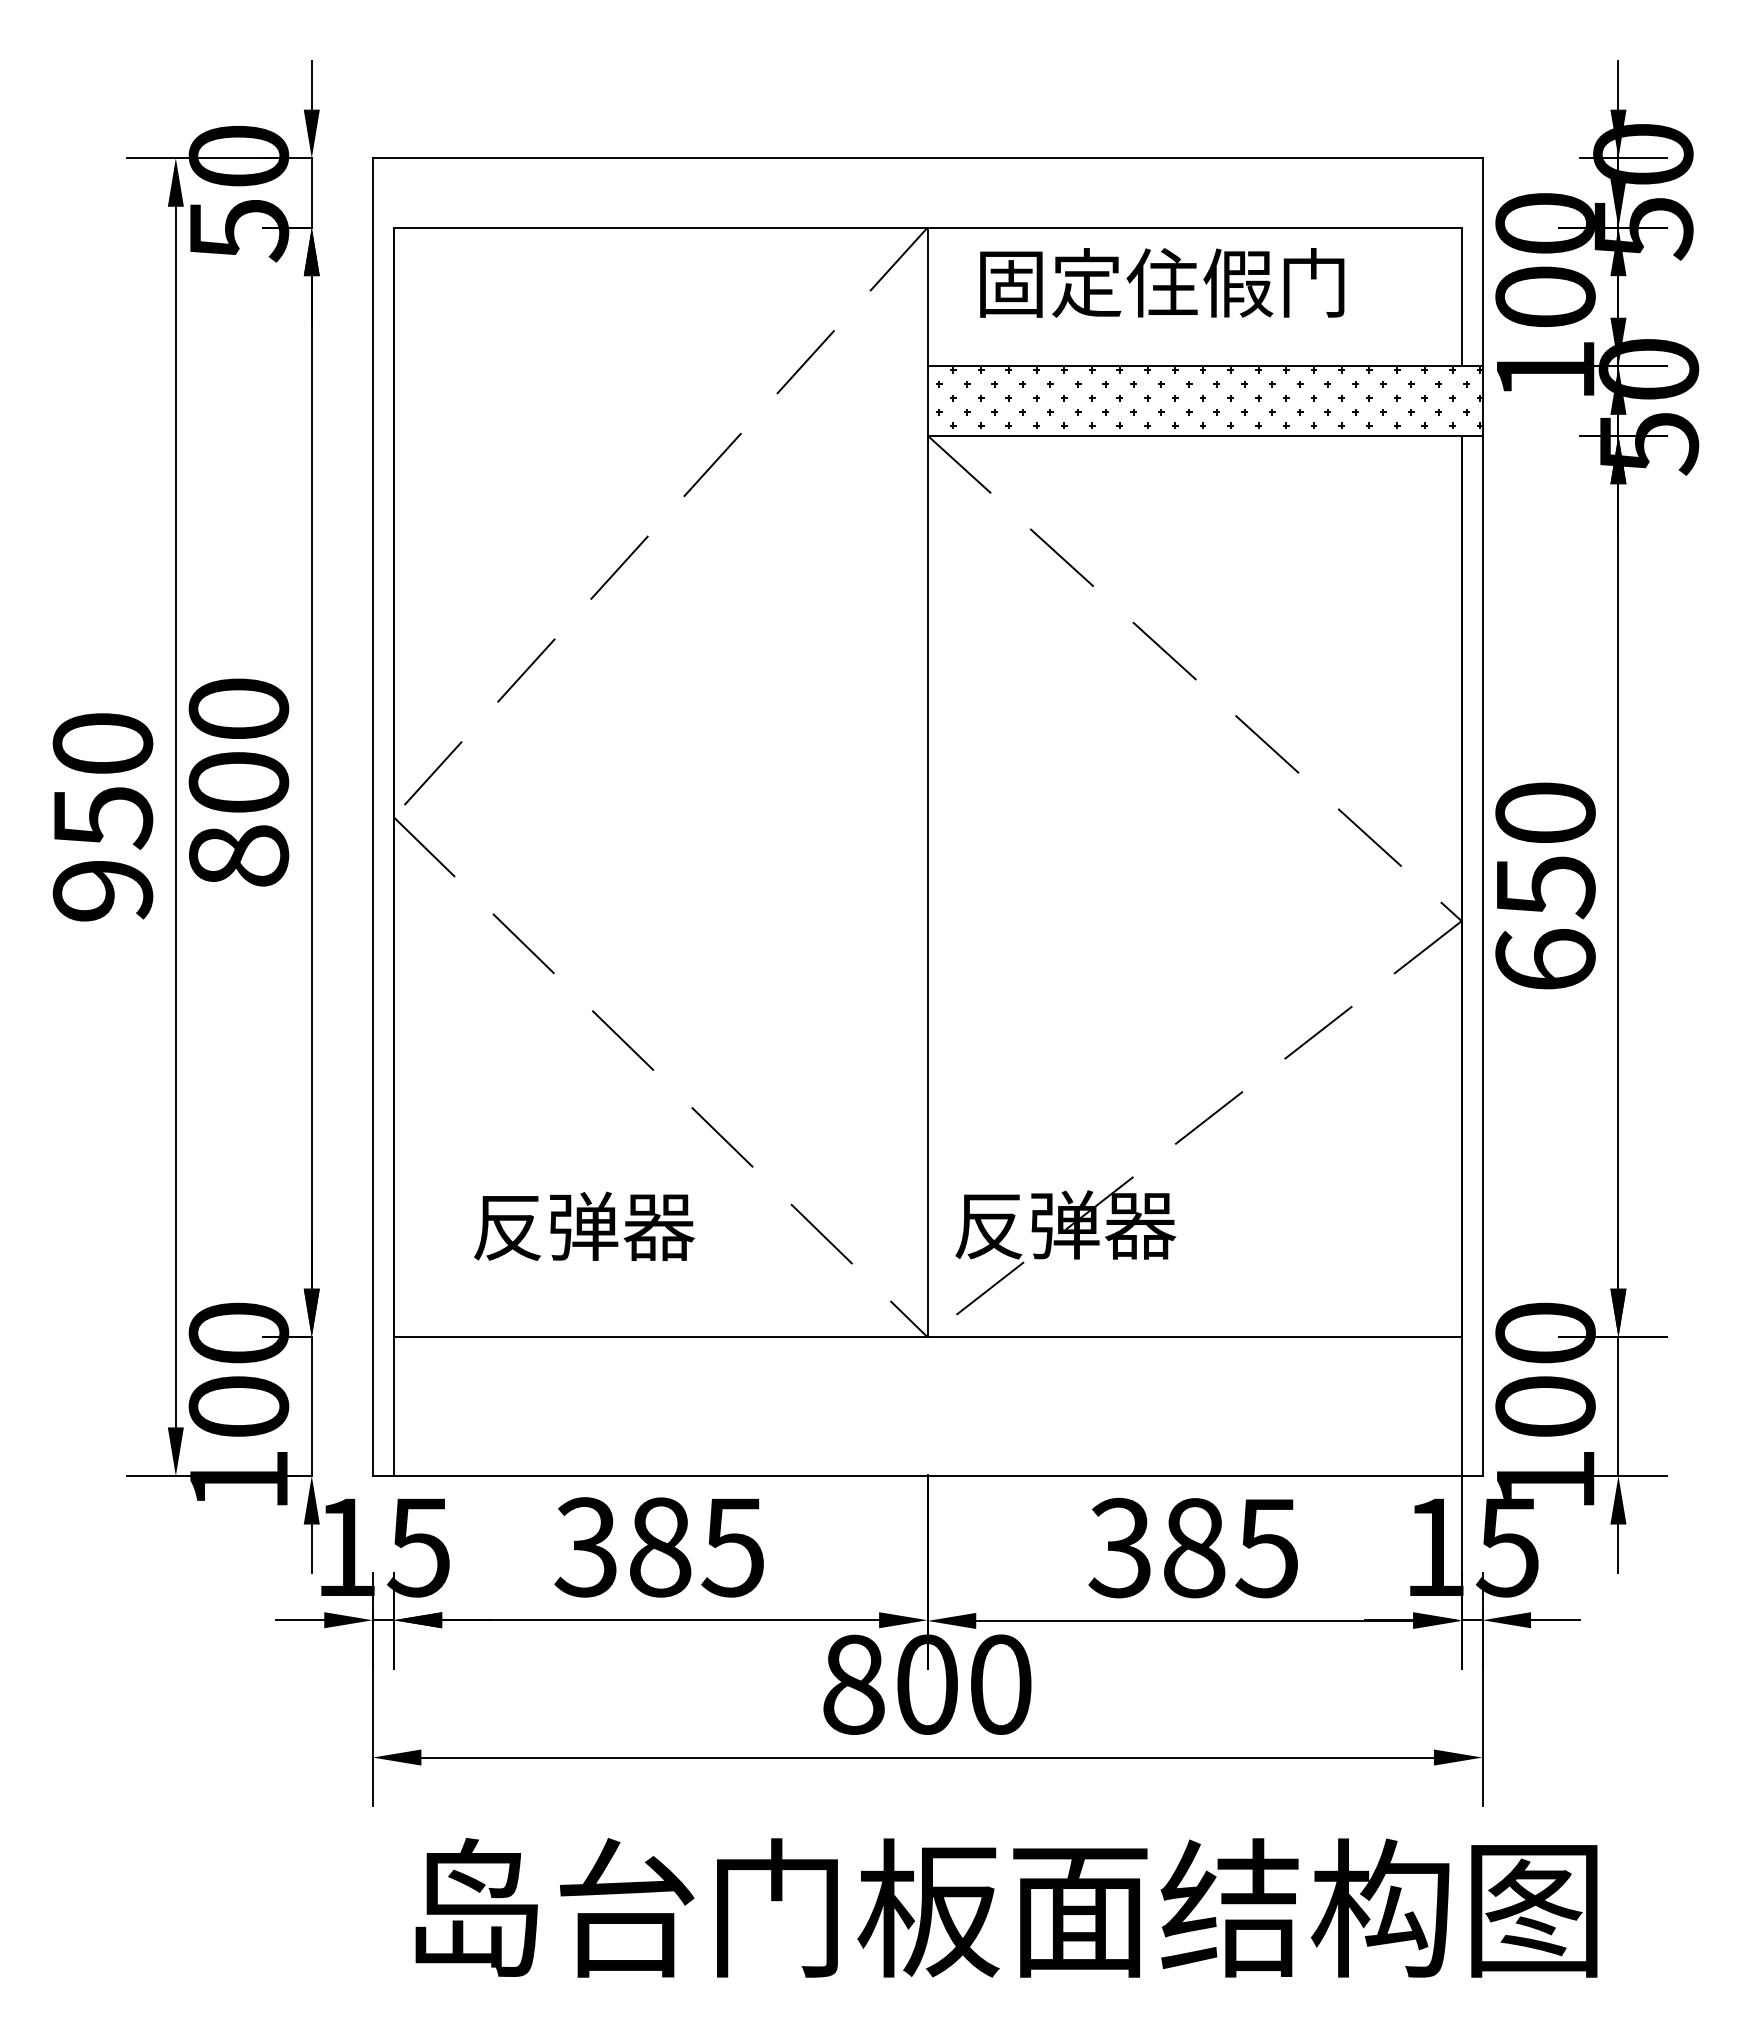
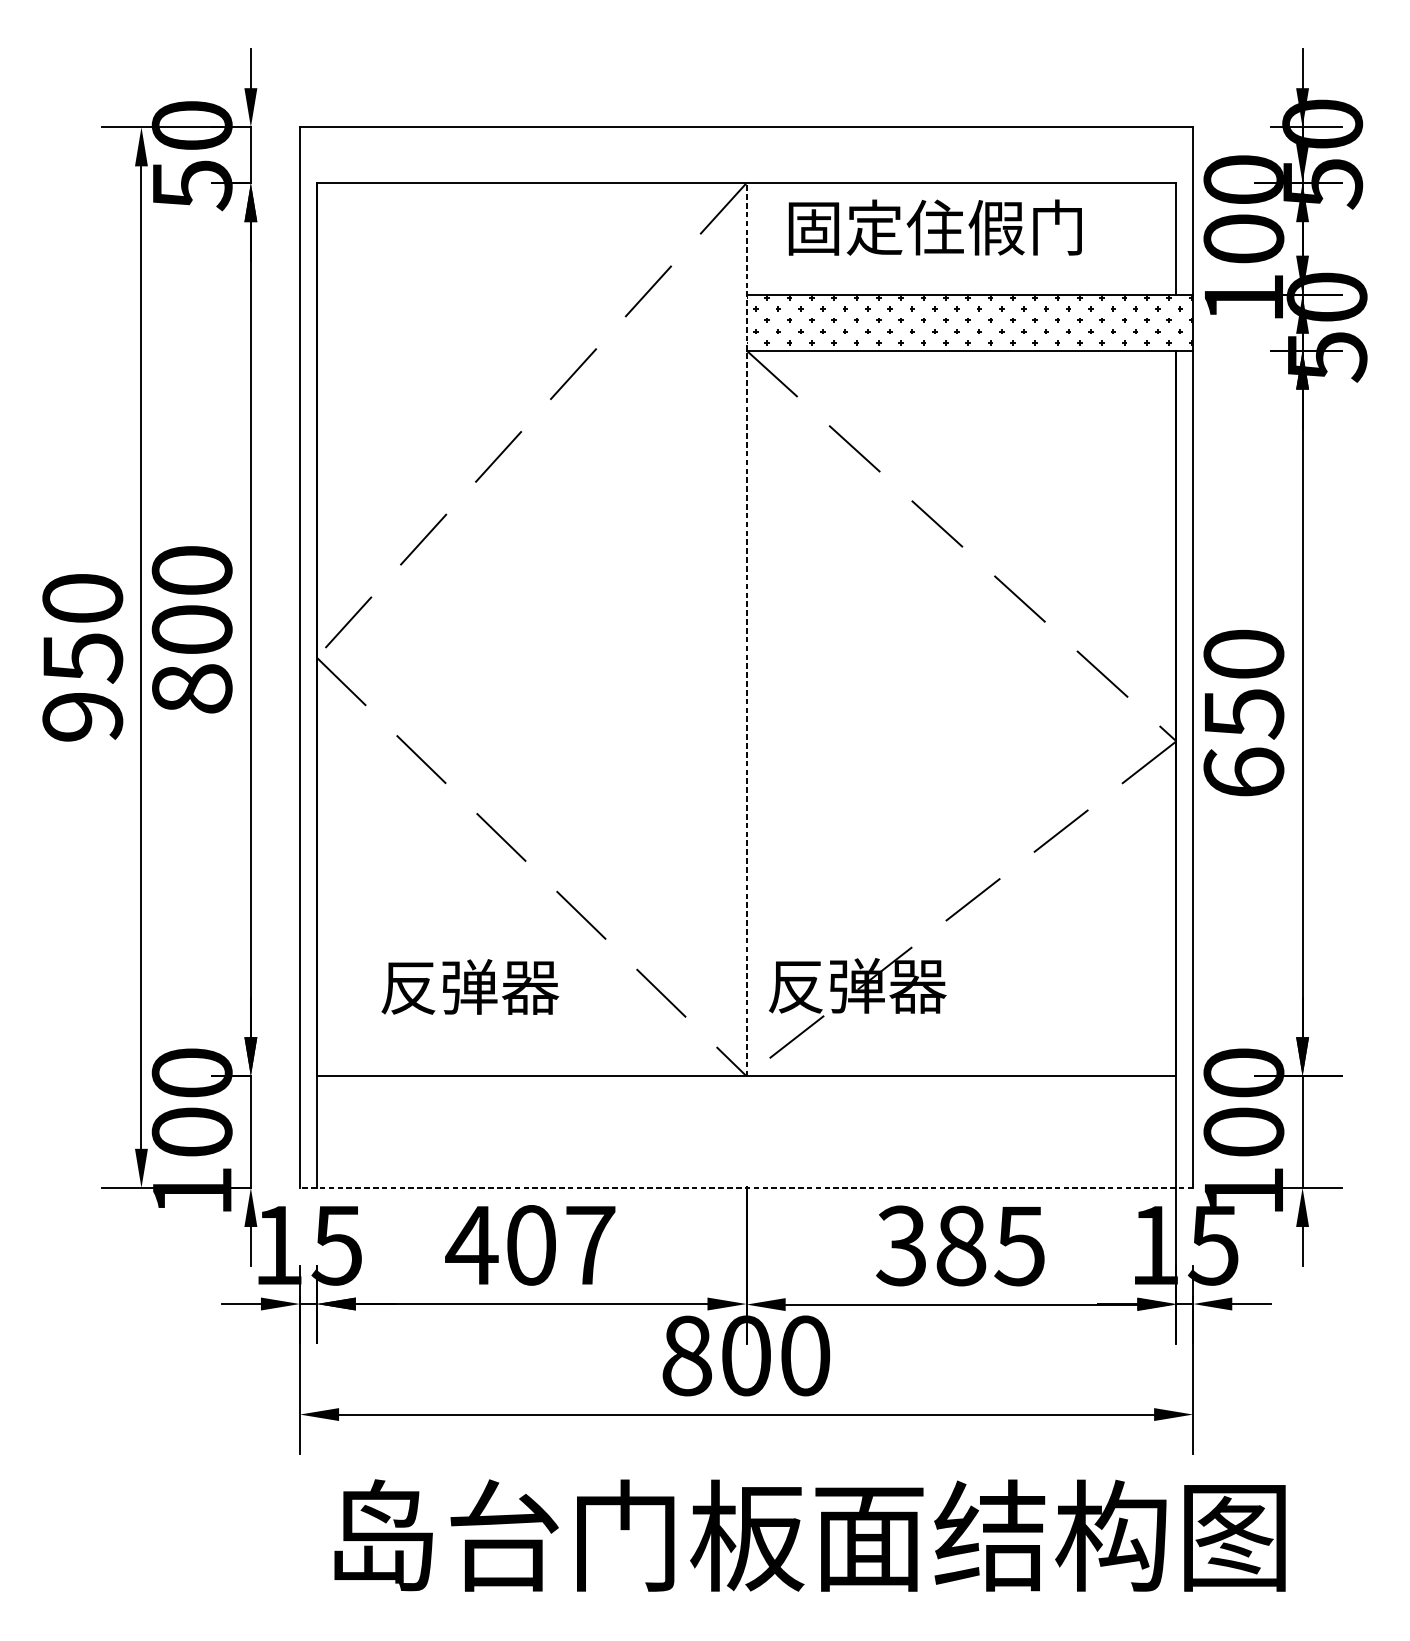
line: (927, 782) -> (746, 629), solid -> dashed
line: (927, 1475) -> (746, 1187), solid -> dashed
text: (658, 1547) -> (529, 1245), 385 -> 407

